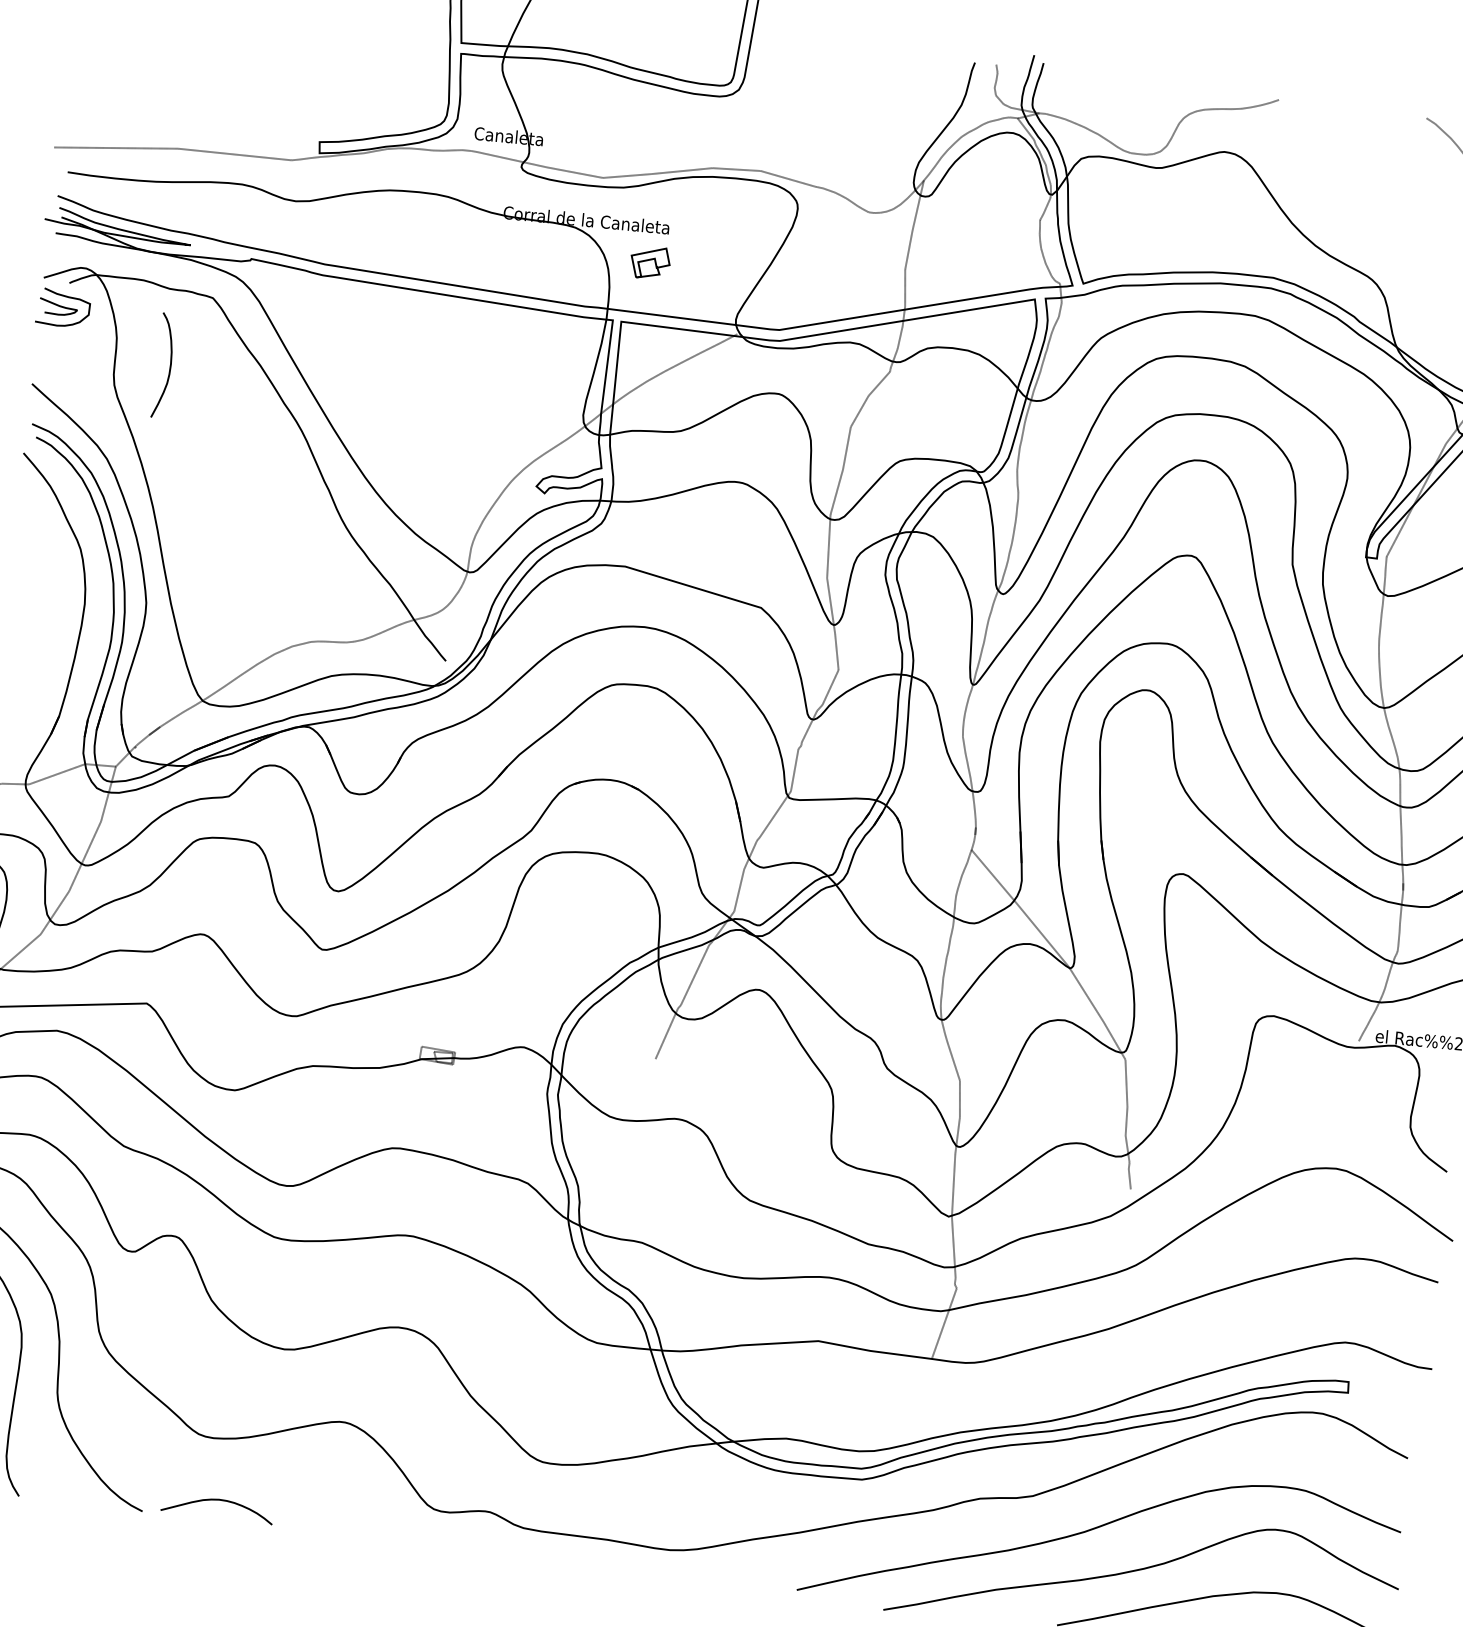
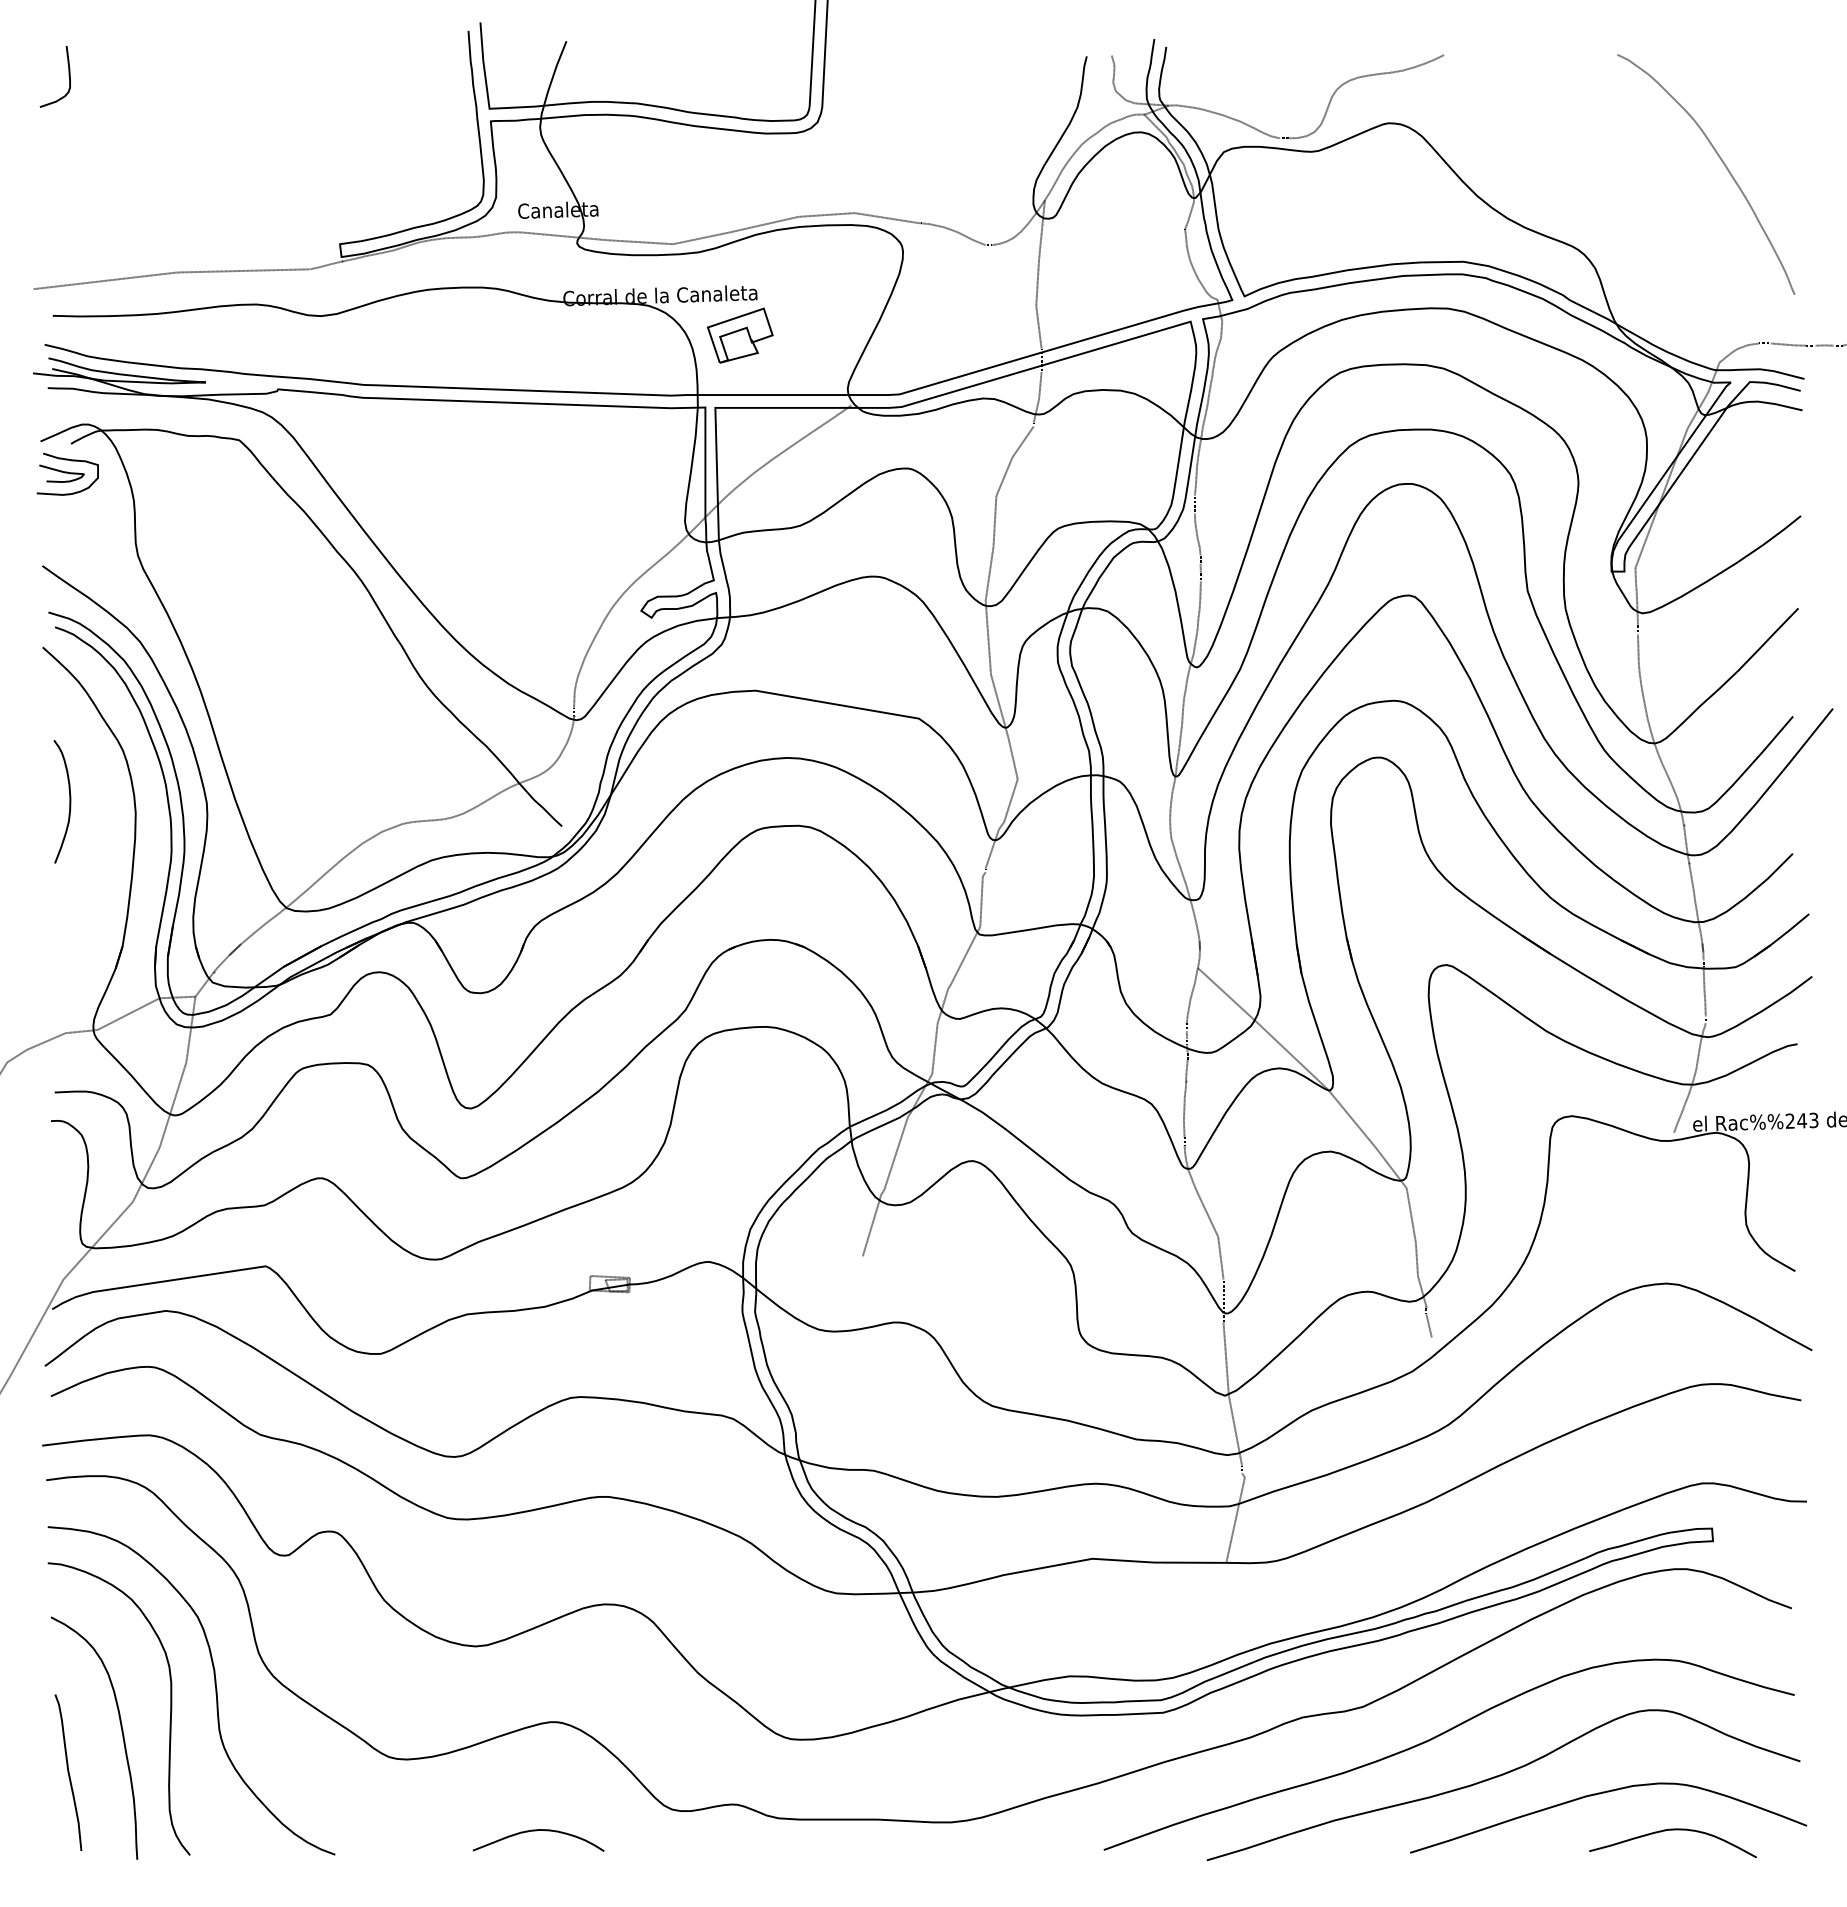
part: (650, 262) -> (740, 335), size x1.43
curve: (169, 366) -> (69, 801), moved
curve: (216, 1500) -> (536, 1831), moved

